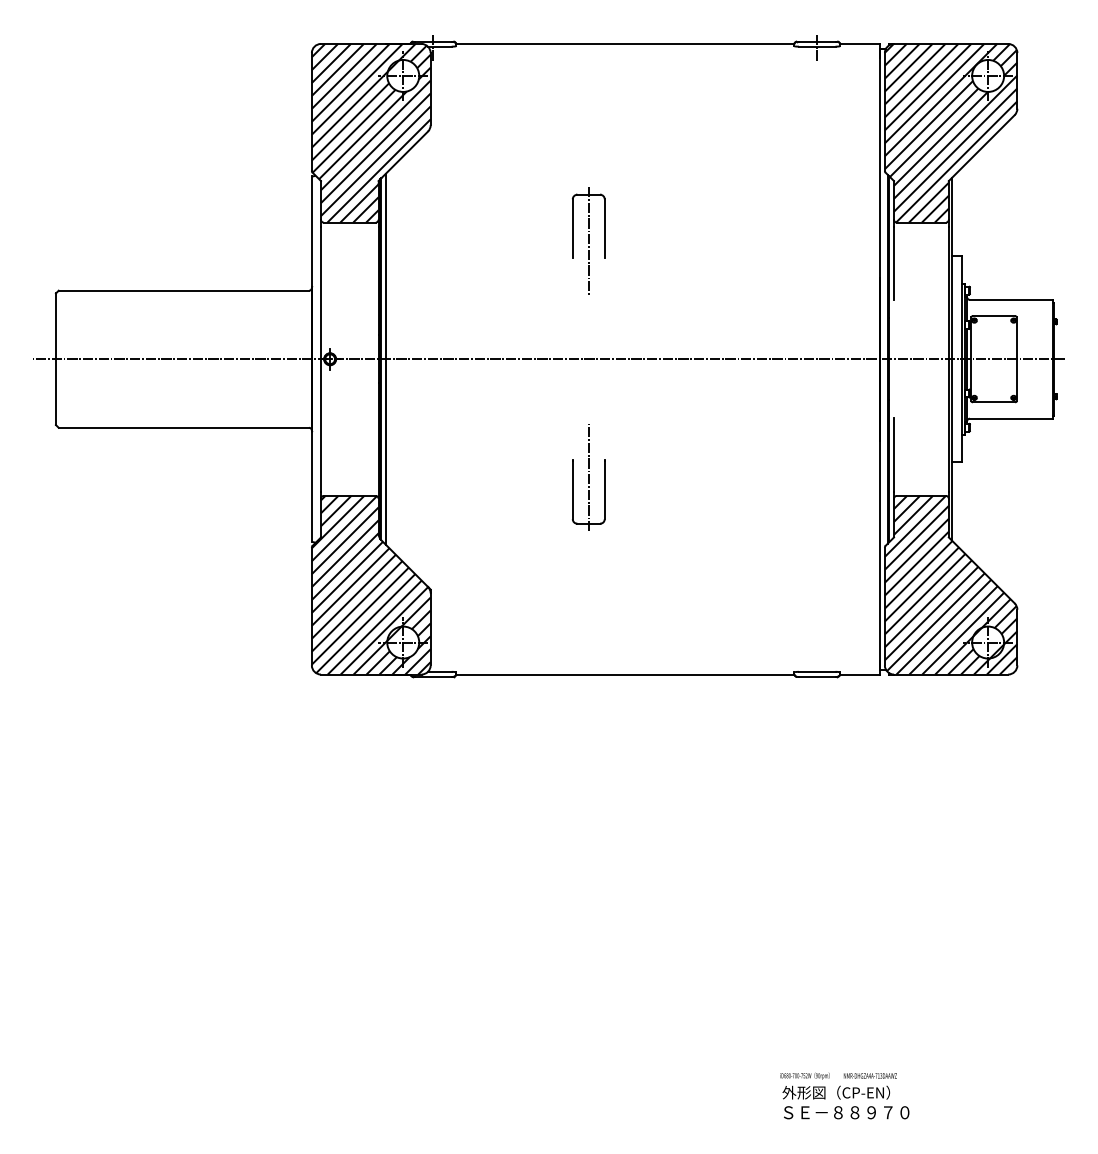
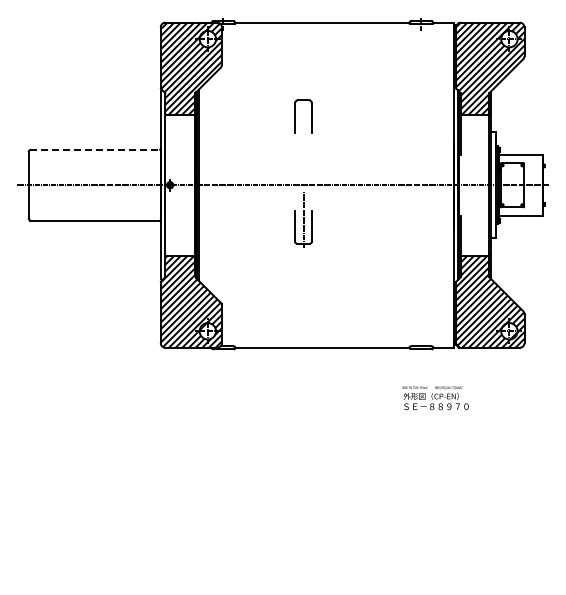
line: (588, 241) -> (303, 124), removed
line: (183, 289) -> (94, 149), solid -> dashed
part: (588, 476) -> (303, 219), moved
text: (844, 1096) -> (435, 398), moved

